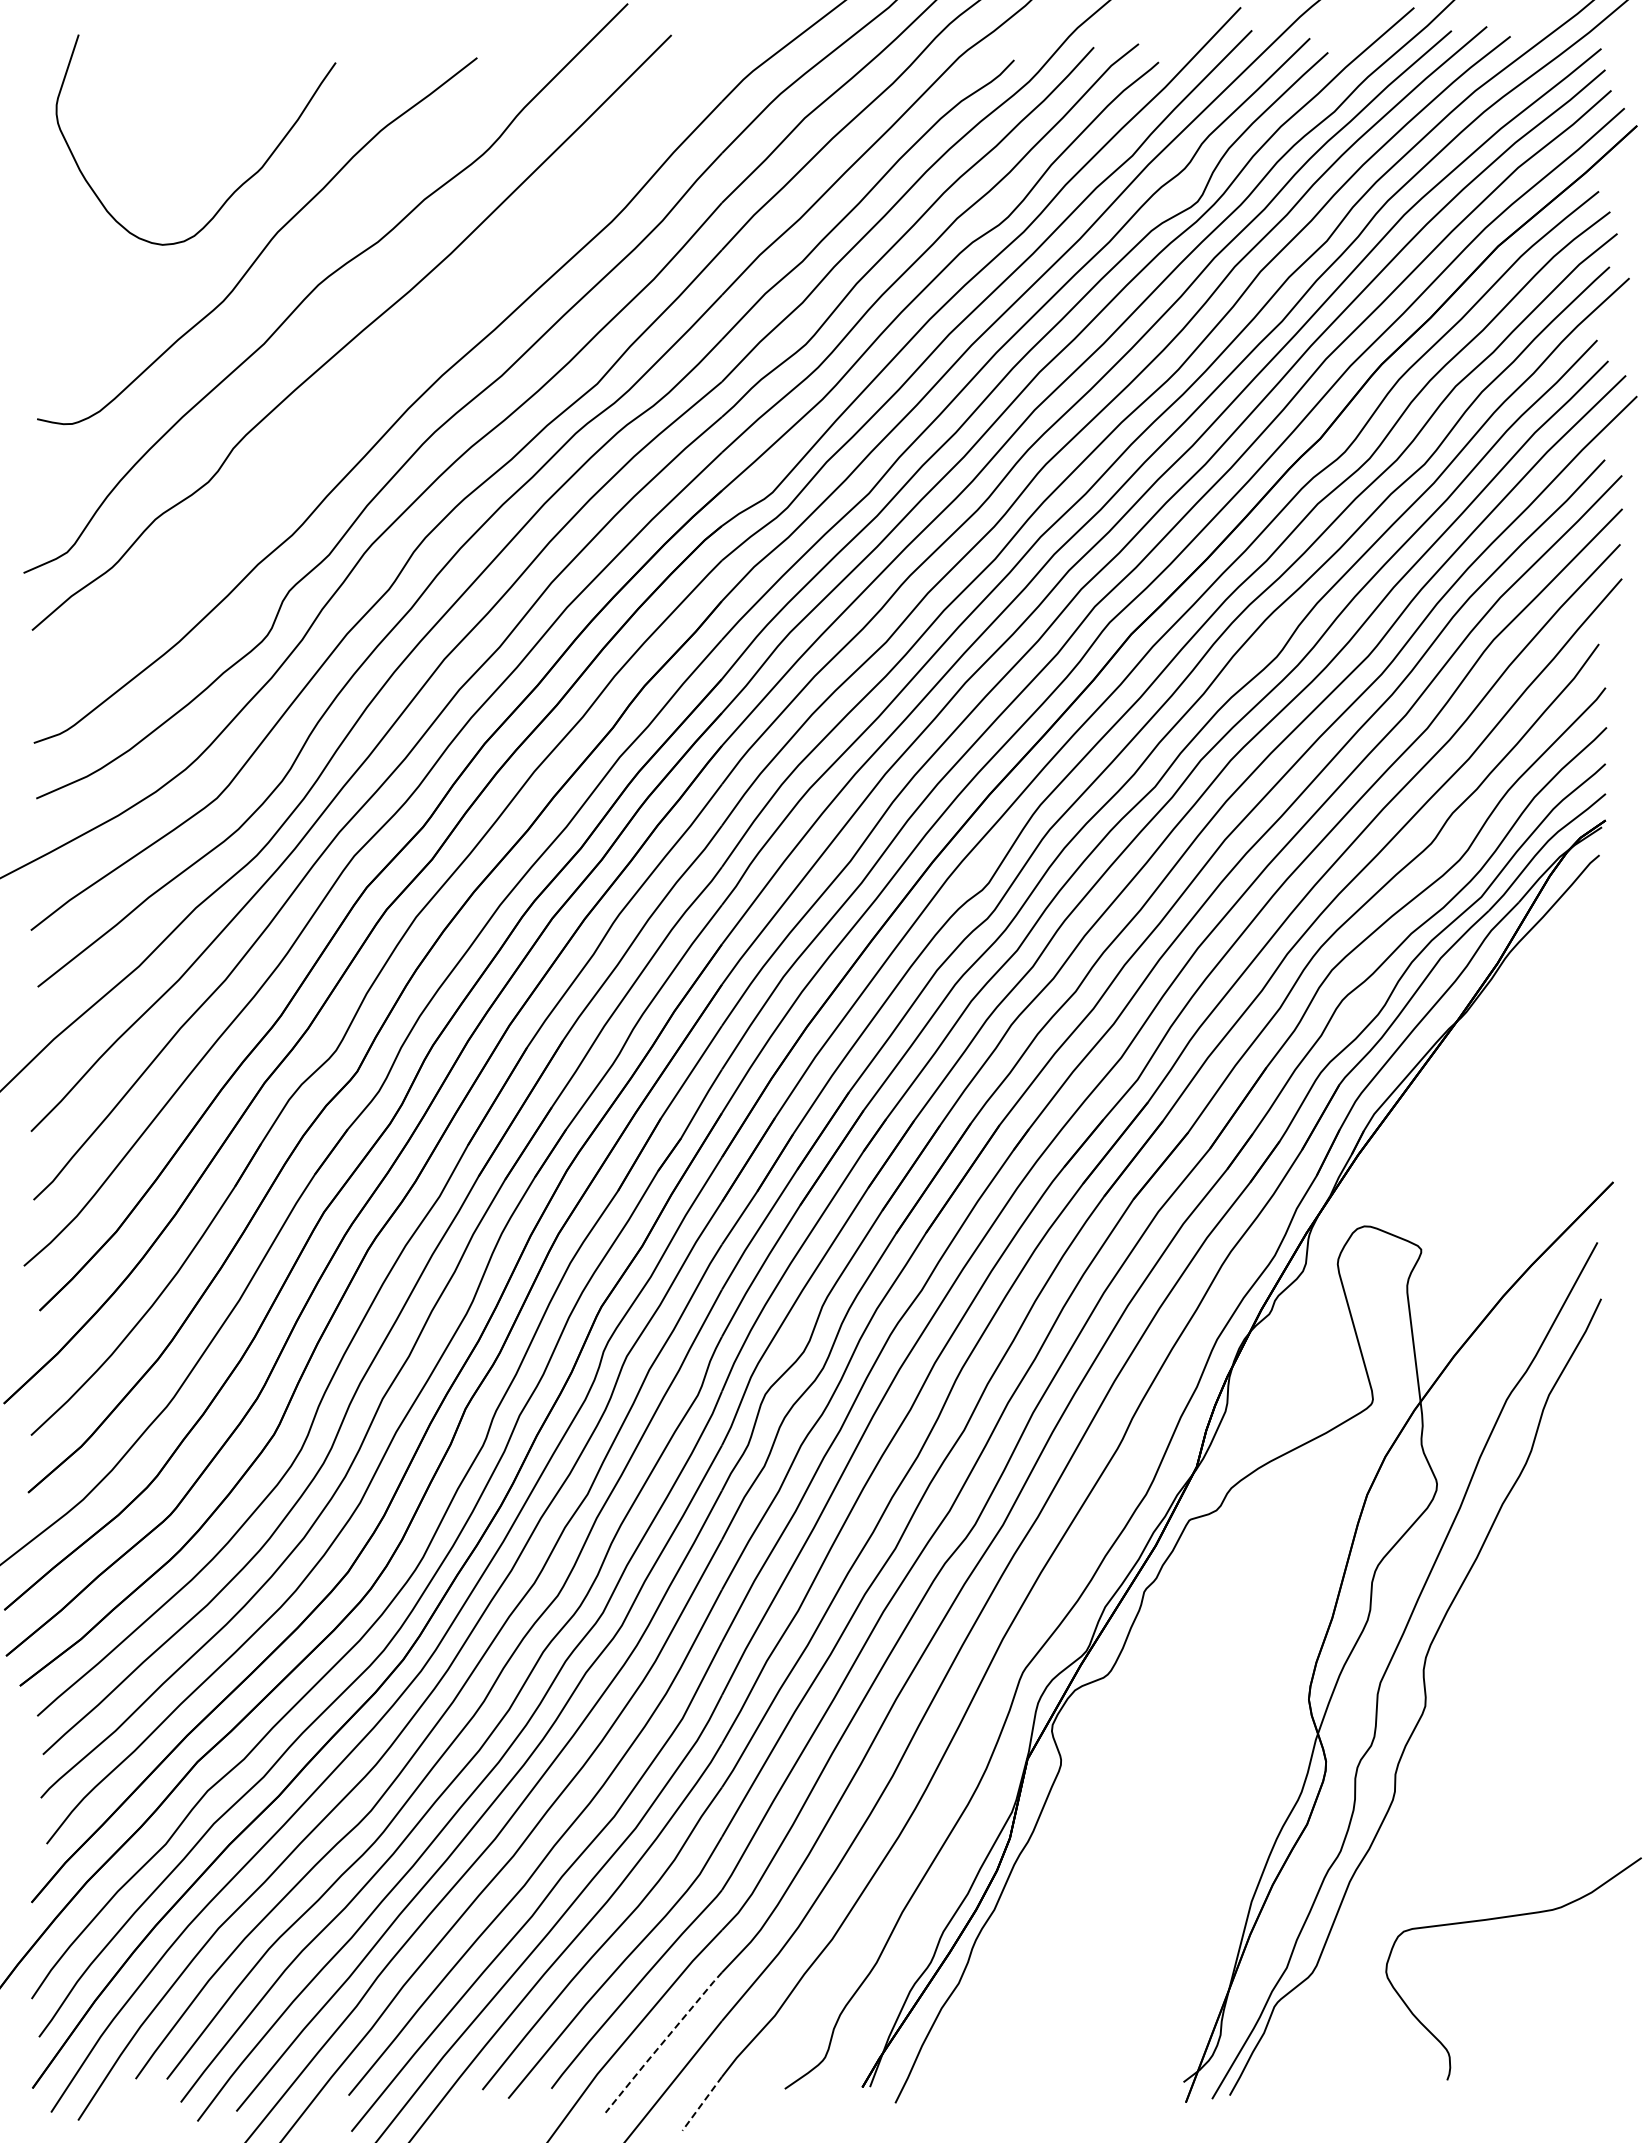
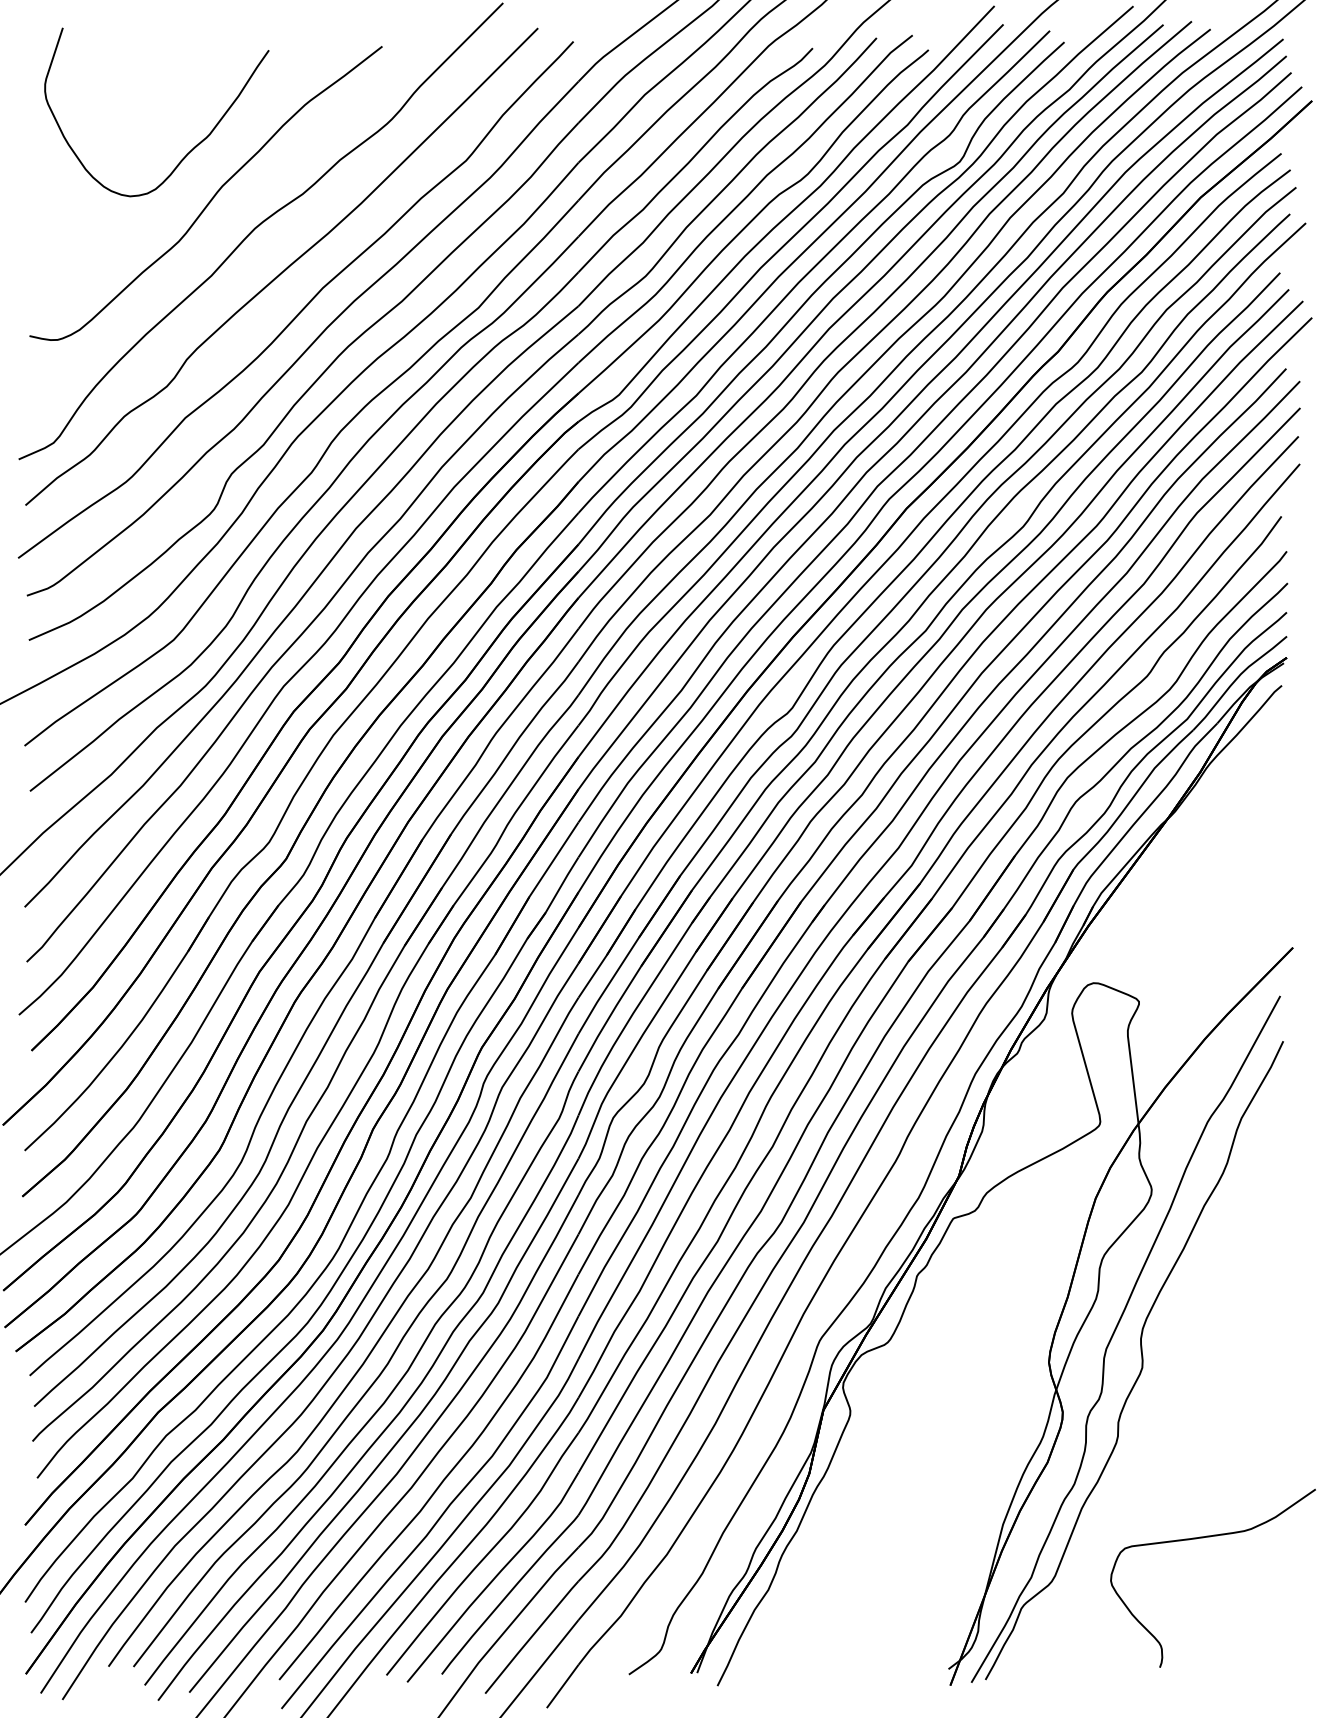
curve: (379, 383) -> (303, 307), added
line: (663, 2042) -> (531, 1637), dashed -> solid
line: (701, 2104) -> (562, 1687), dashed -> solid

